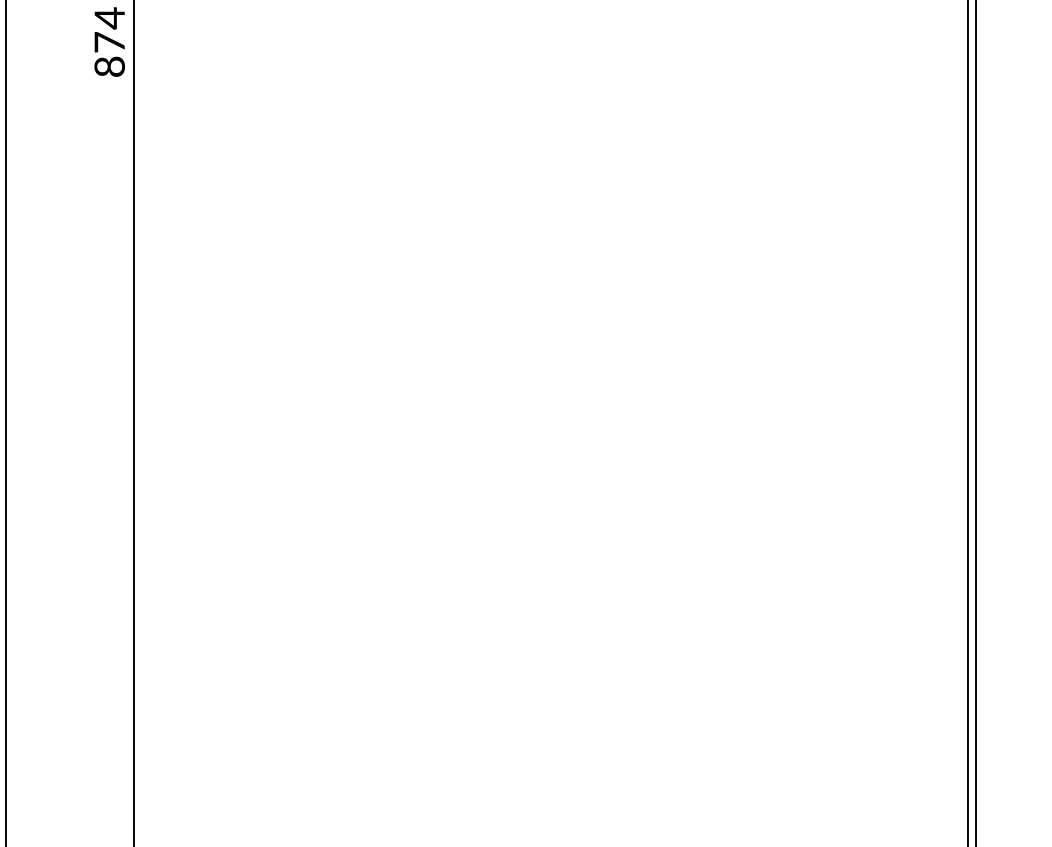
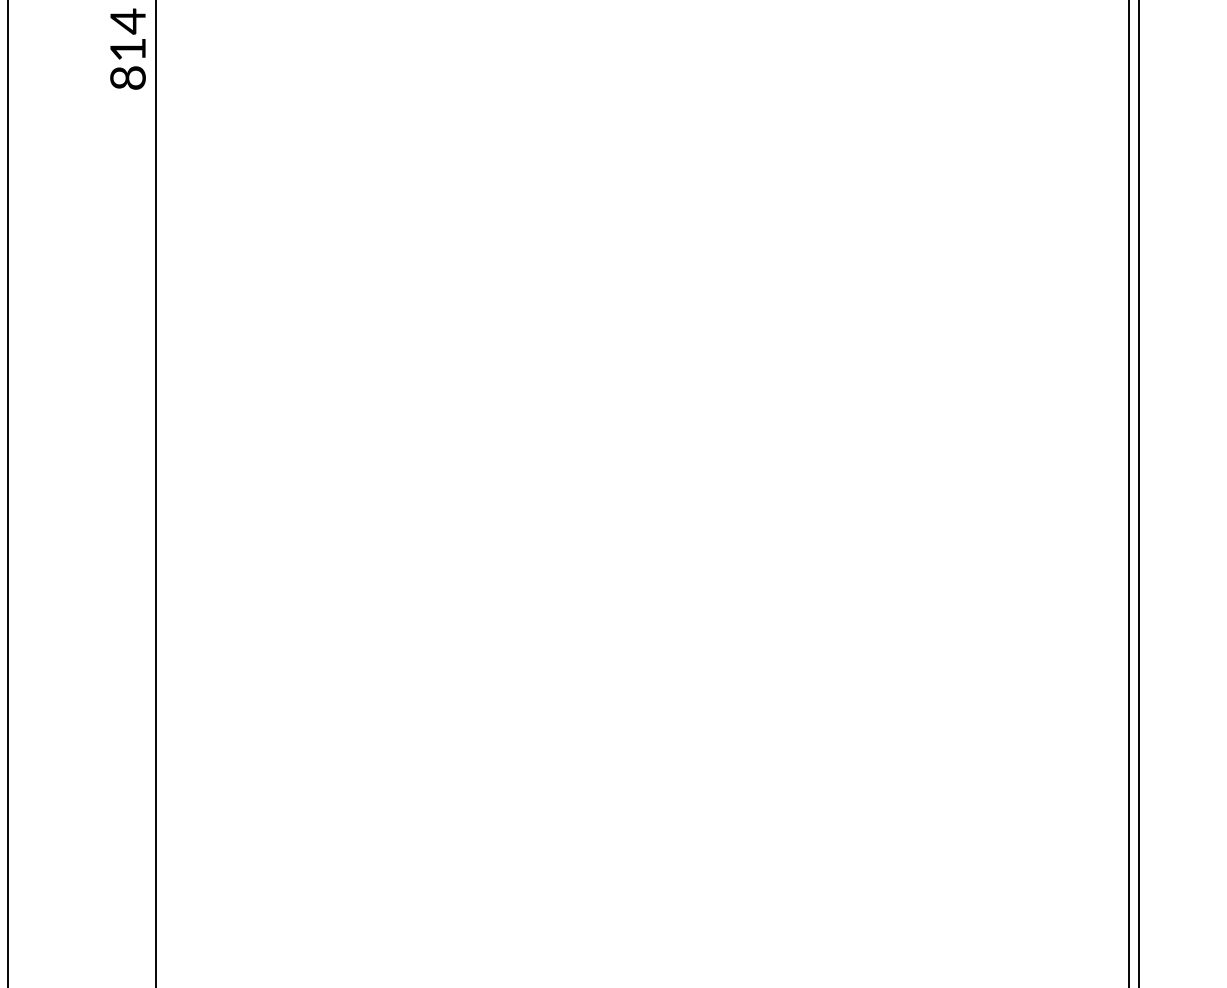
text: (109, 42) -> (127, 49), 874 -> 814

